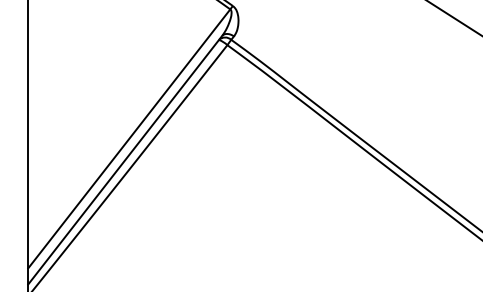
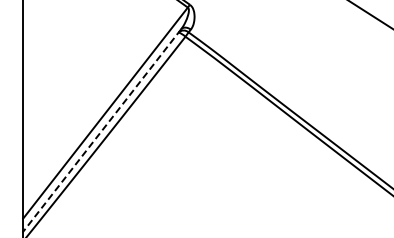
line: (124, 160) -> (101, 130), solid -> dashed

